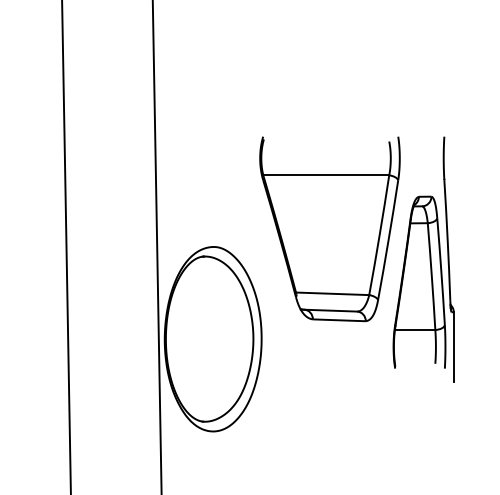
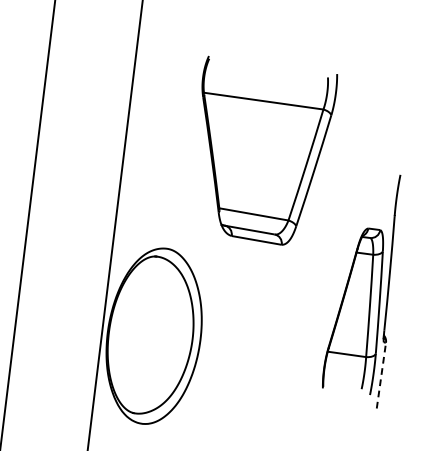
part: (329, 229) -> (259, 152), moved
line: (453, 346) -> (381, 375), solid -> dashed

